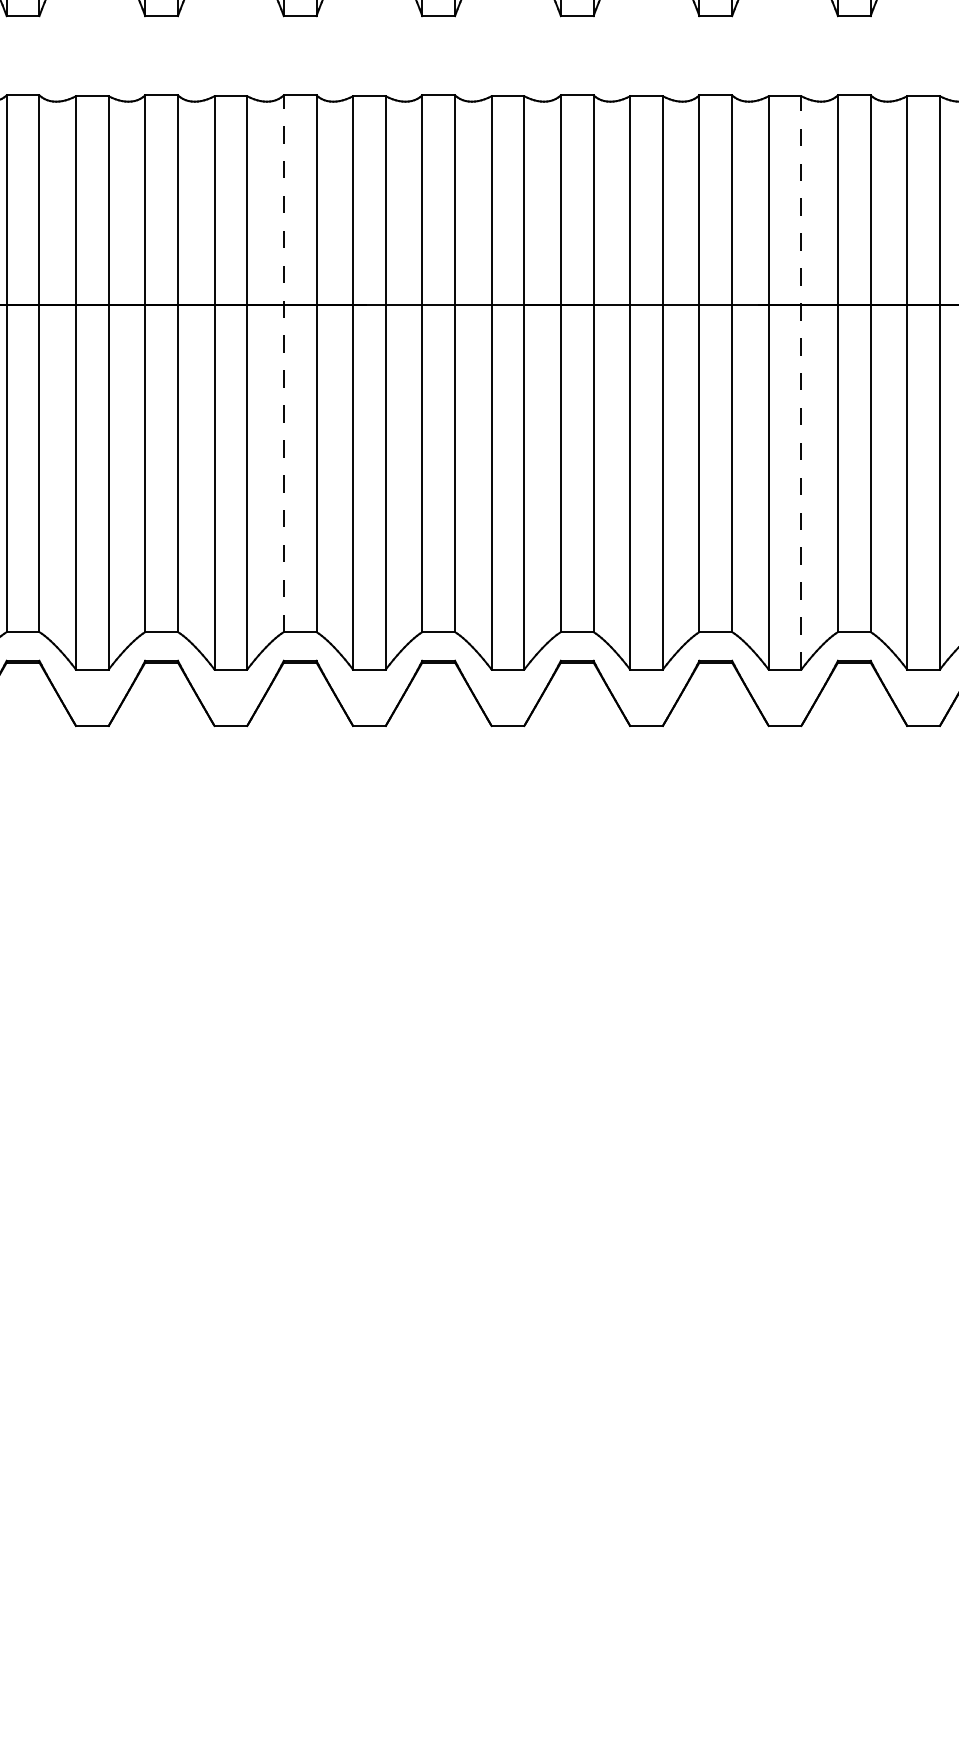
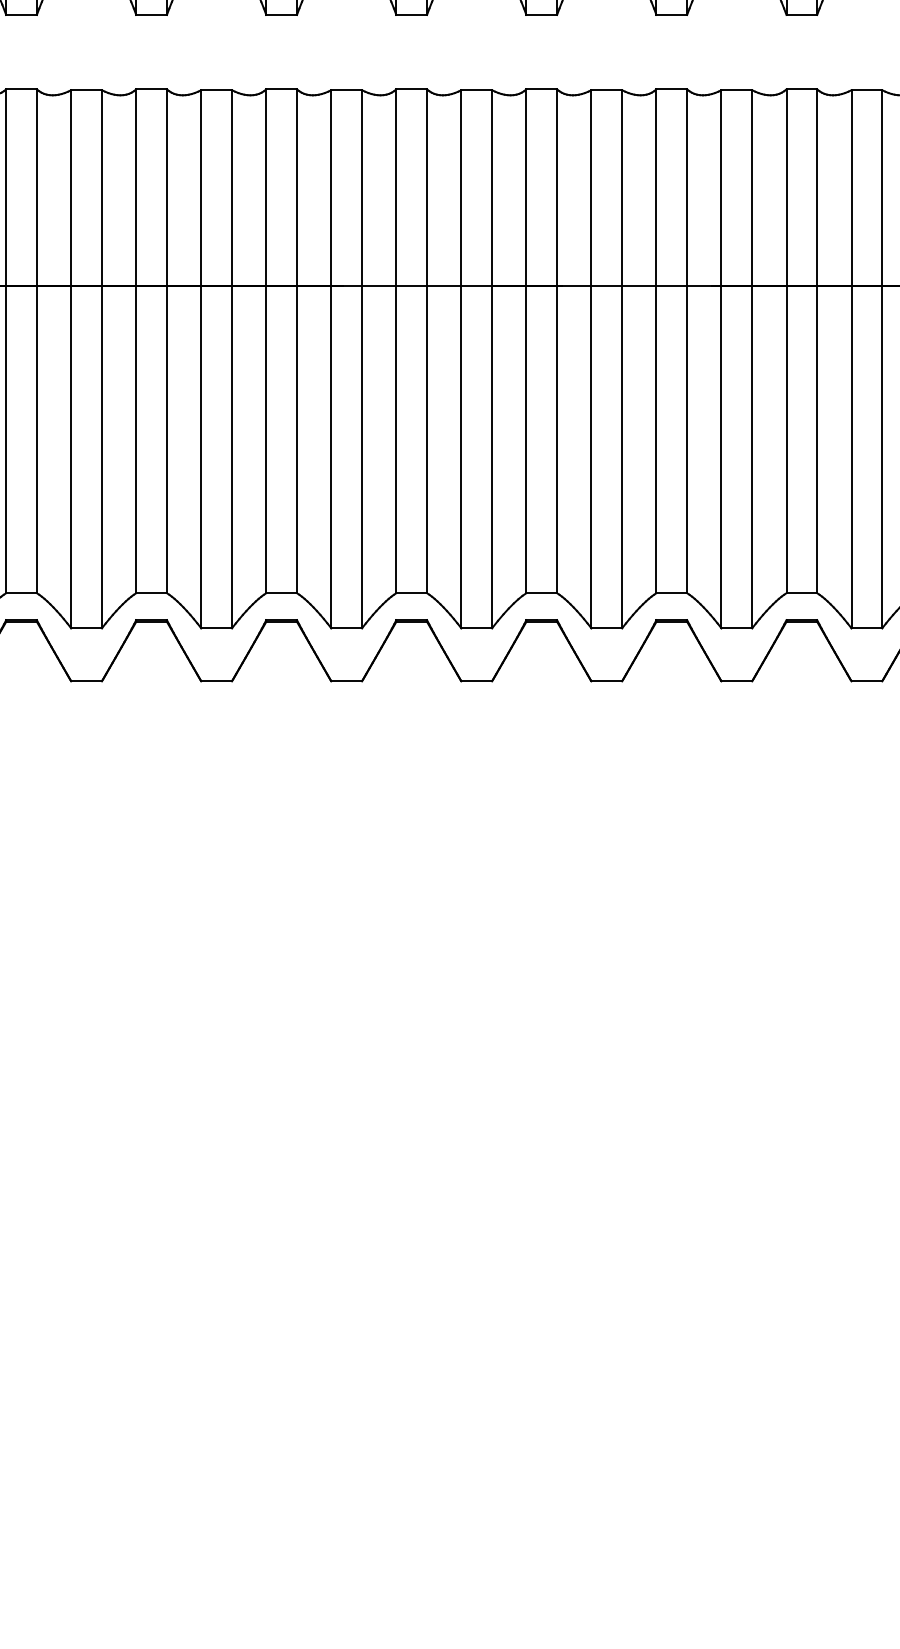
line: (284, 363) -> (266, 341), dashed -> solid
line: (801, 382) -> (752, 358), dashed -> solid

